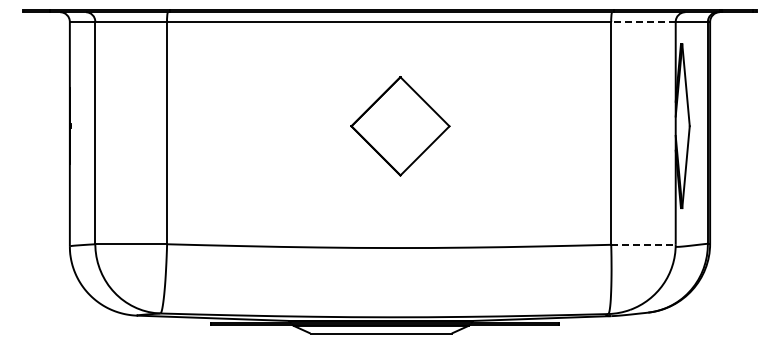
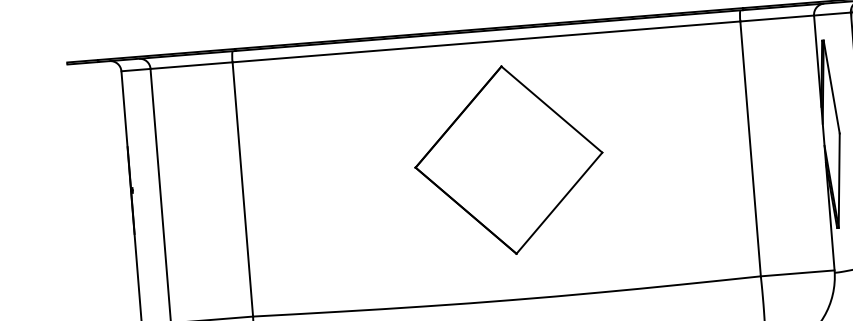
line: (642, 21) -> (776, 18), dashed -> solid
part: (400, 126) -> (509, 160), size x1.67
line: (643, 244) -> (797, 273), dashed -> solid

